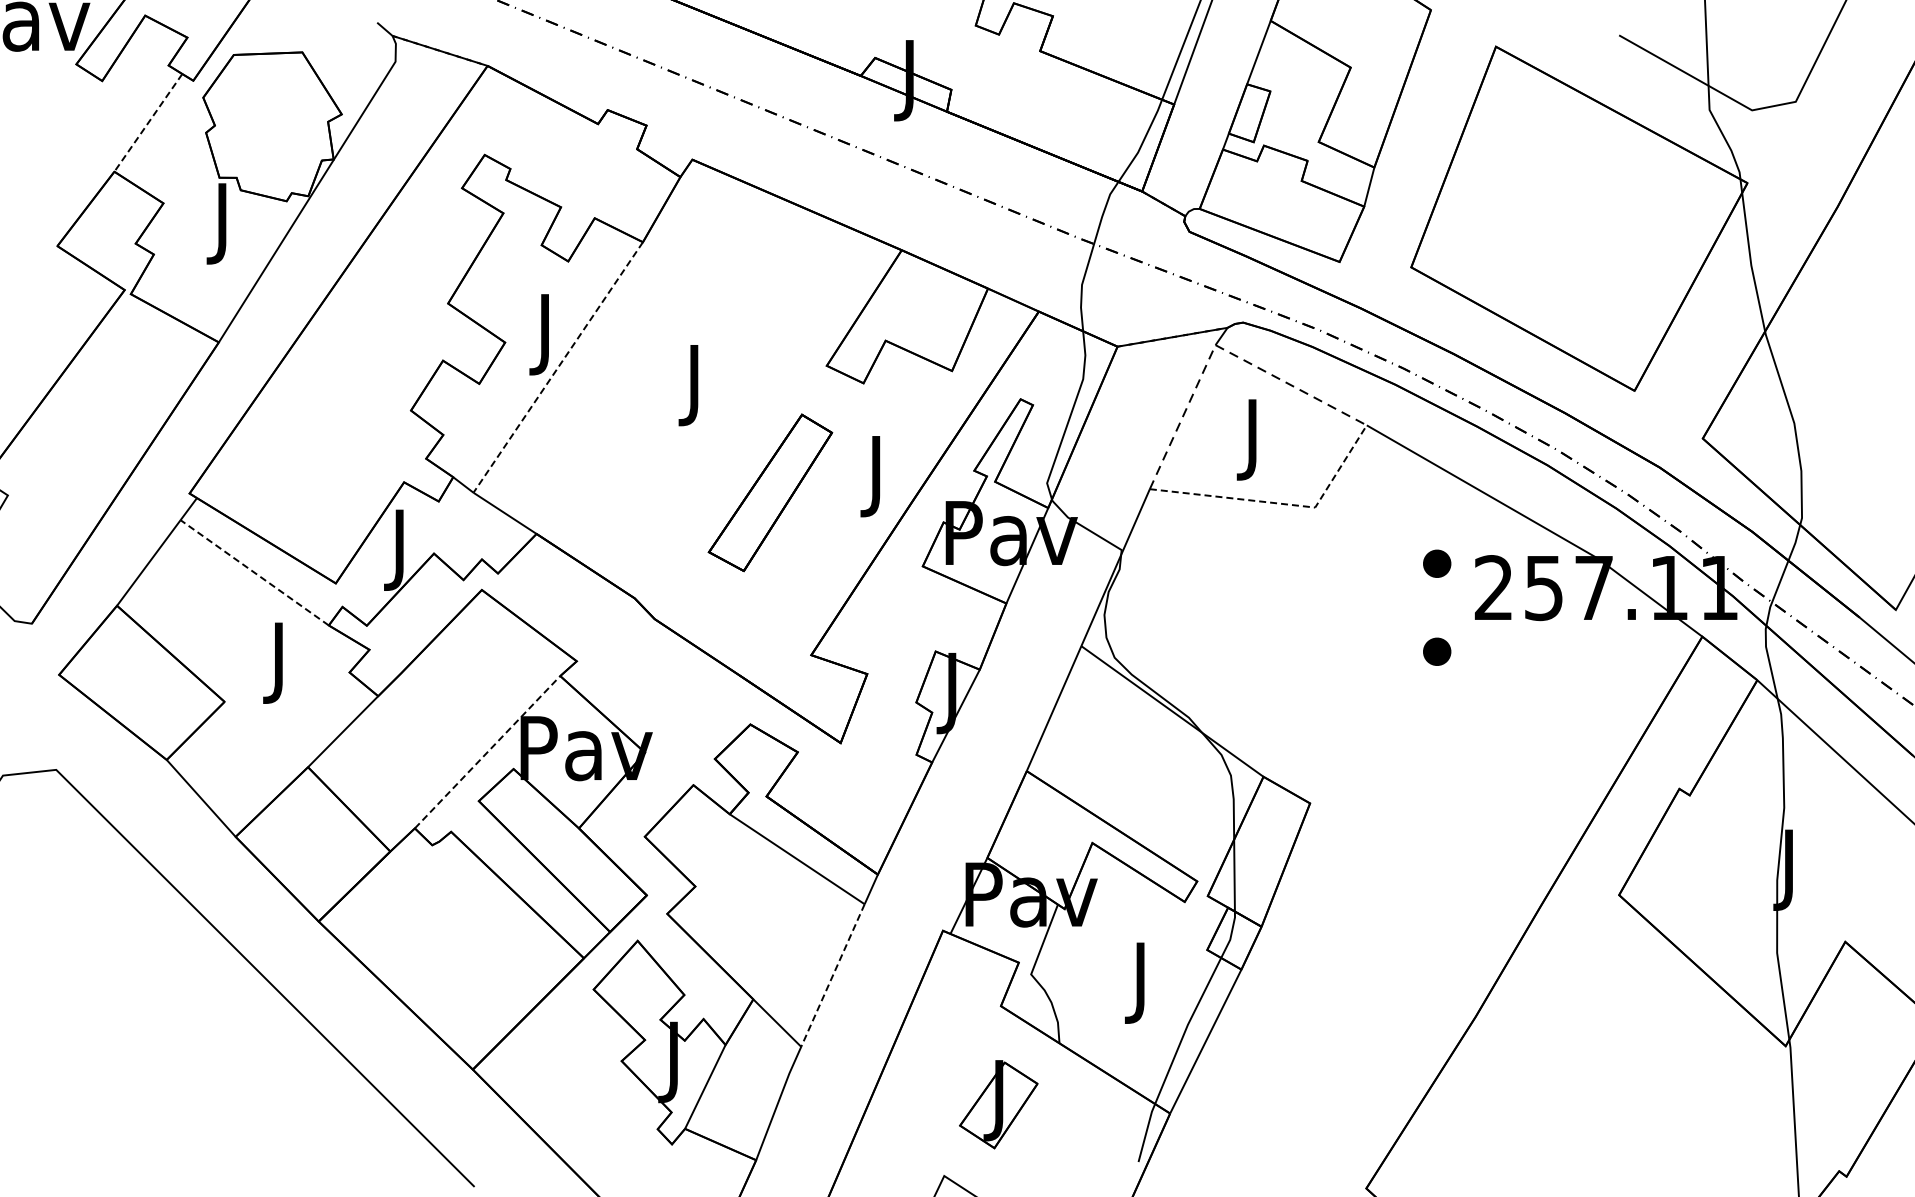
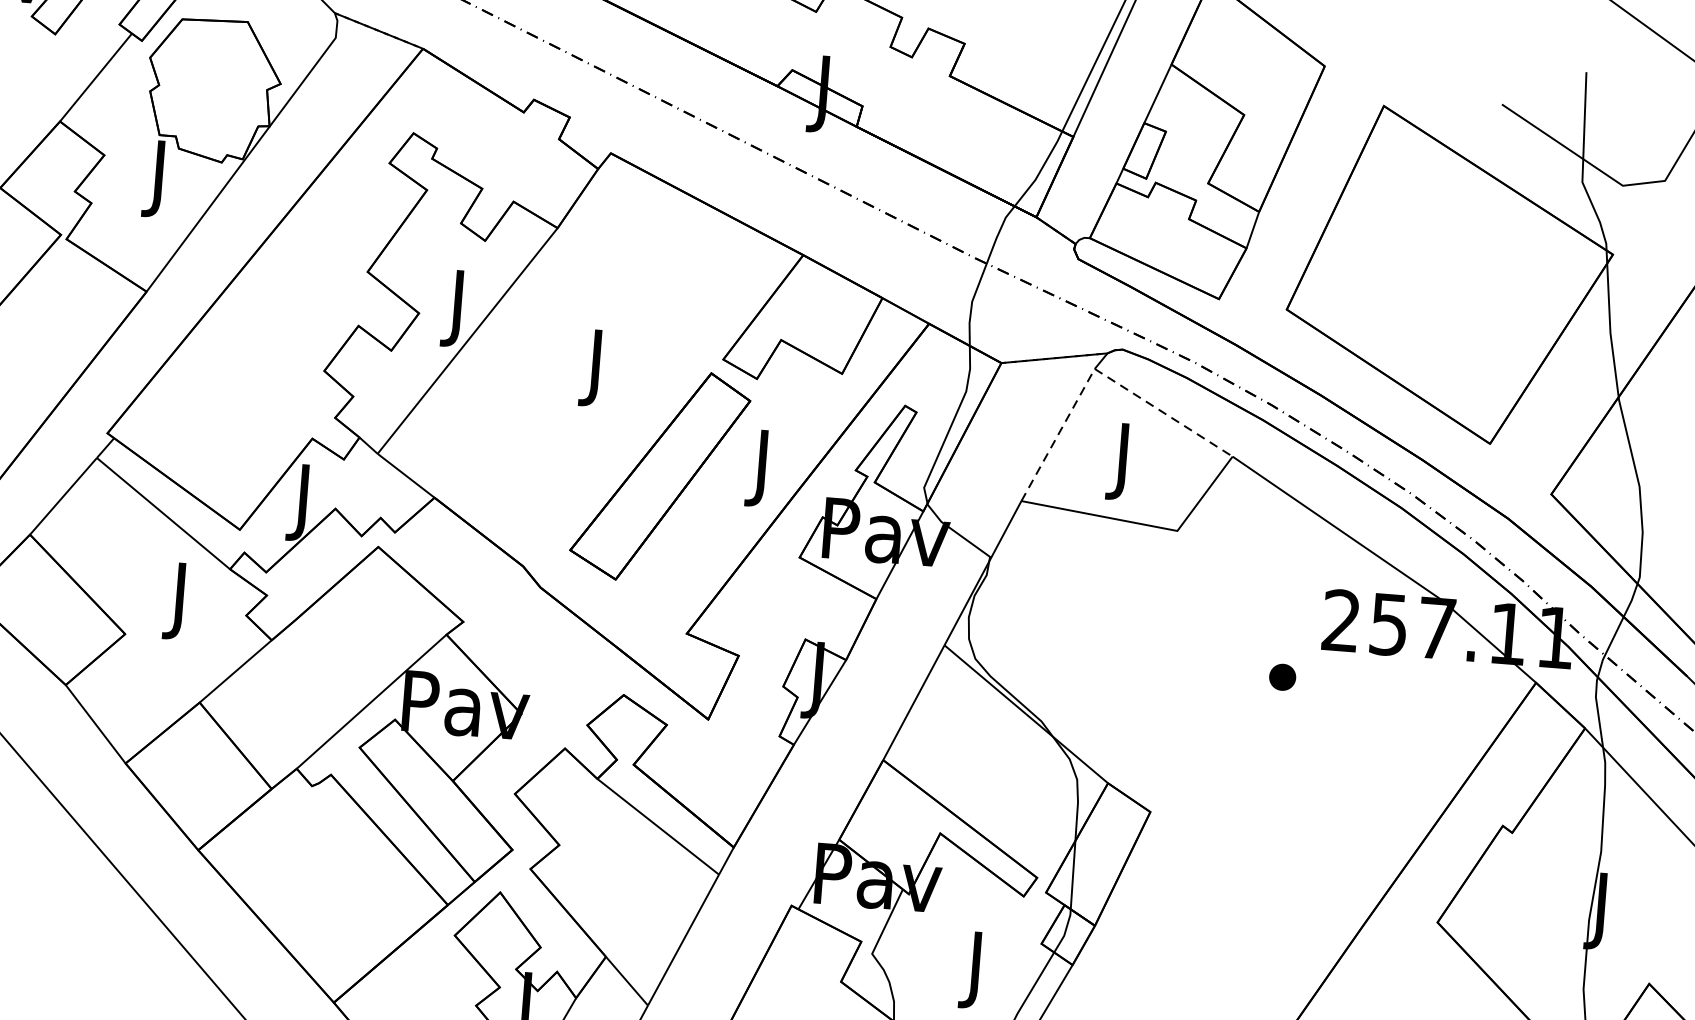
line: (148, 122) -> (96, 77), dashed -> solid
line: (557, 367) -> (466, 340), dashed -> solid
part: (770, 492) -> (660, 475), size x1.43
line: (1281, 503) -> (1145, 524), dashed -> solid
part: (1437, 563) -> (1289, 593), removed
line: (254, 572) -> (163, 513), dashed -> solid
line: (487, 751) -> (371, 701), dashed -> solid
line: (832, 975) -> (683, 940), dashed -> solid

